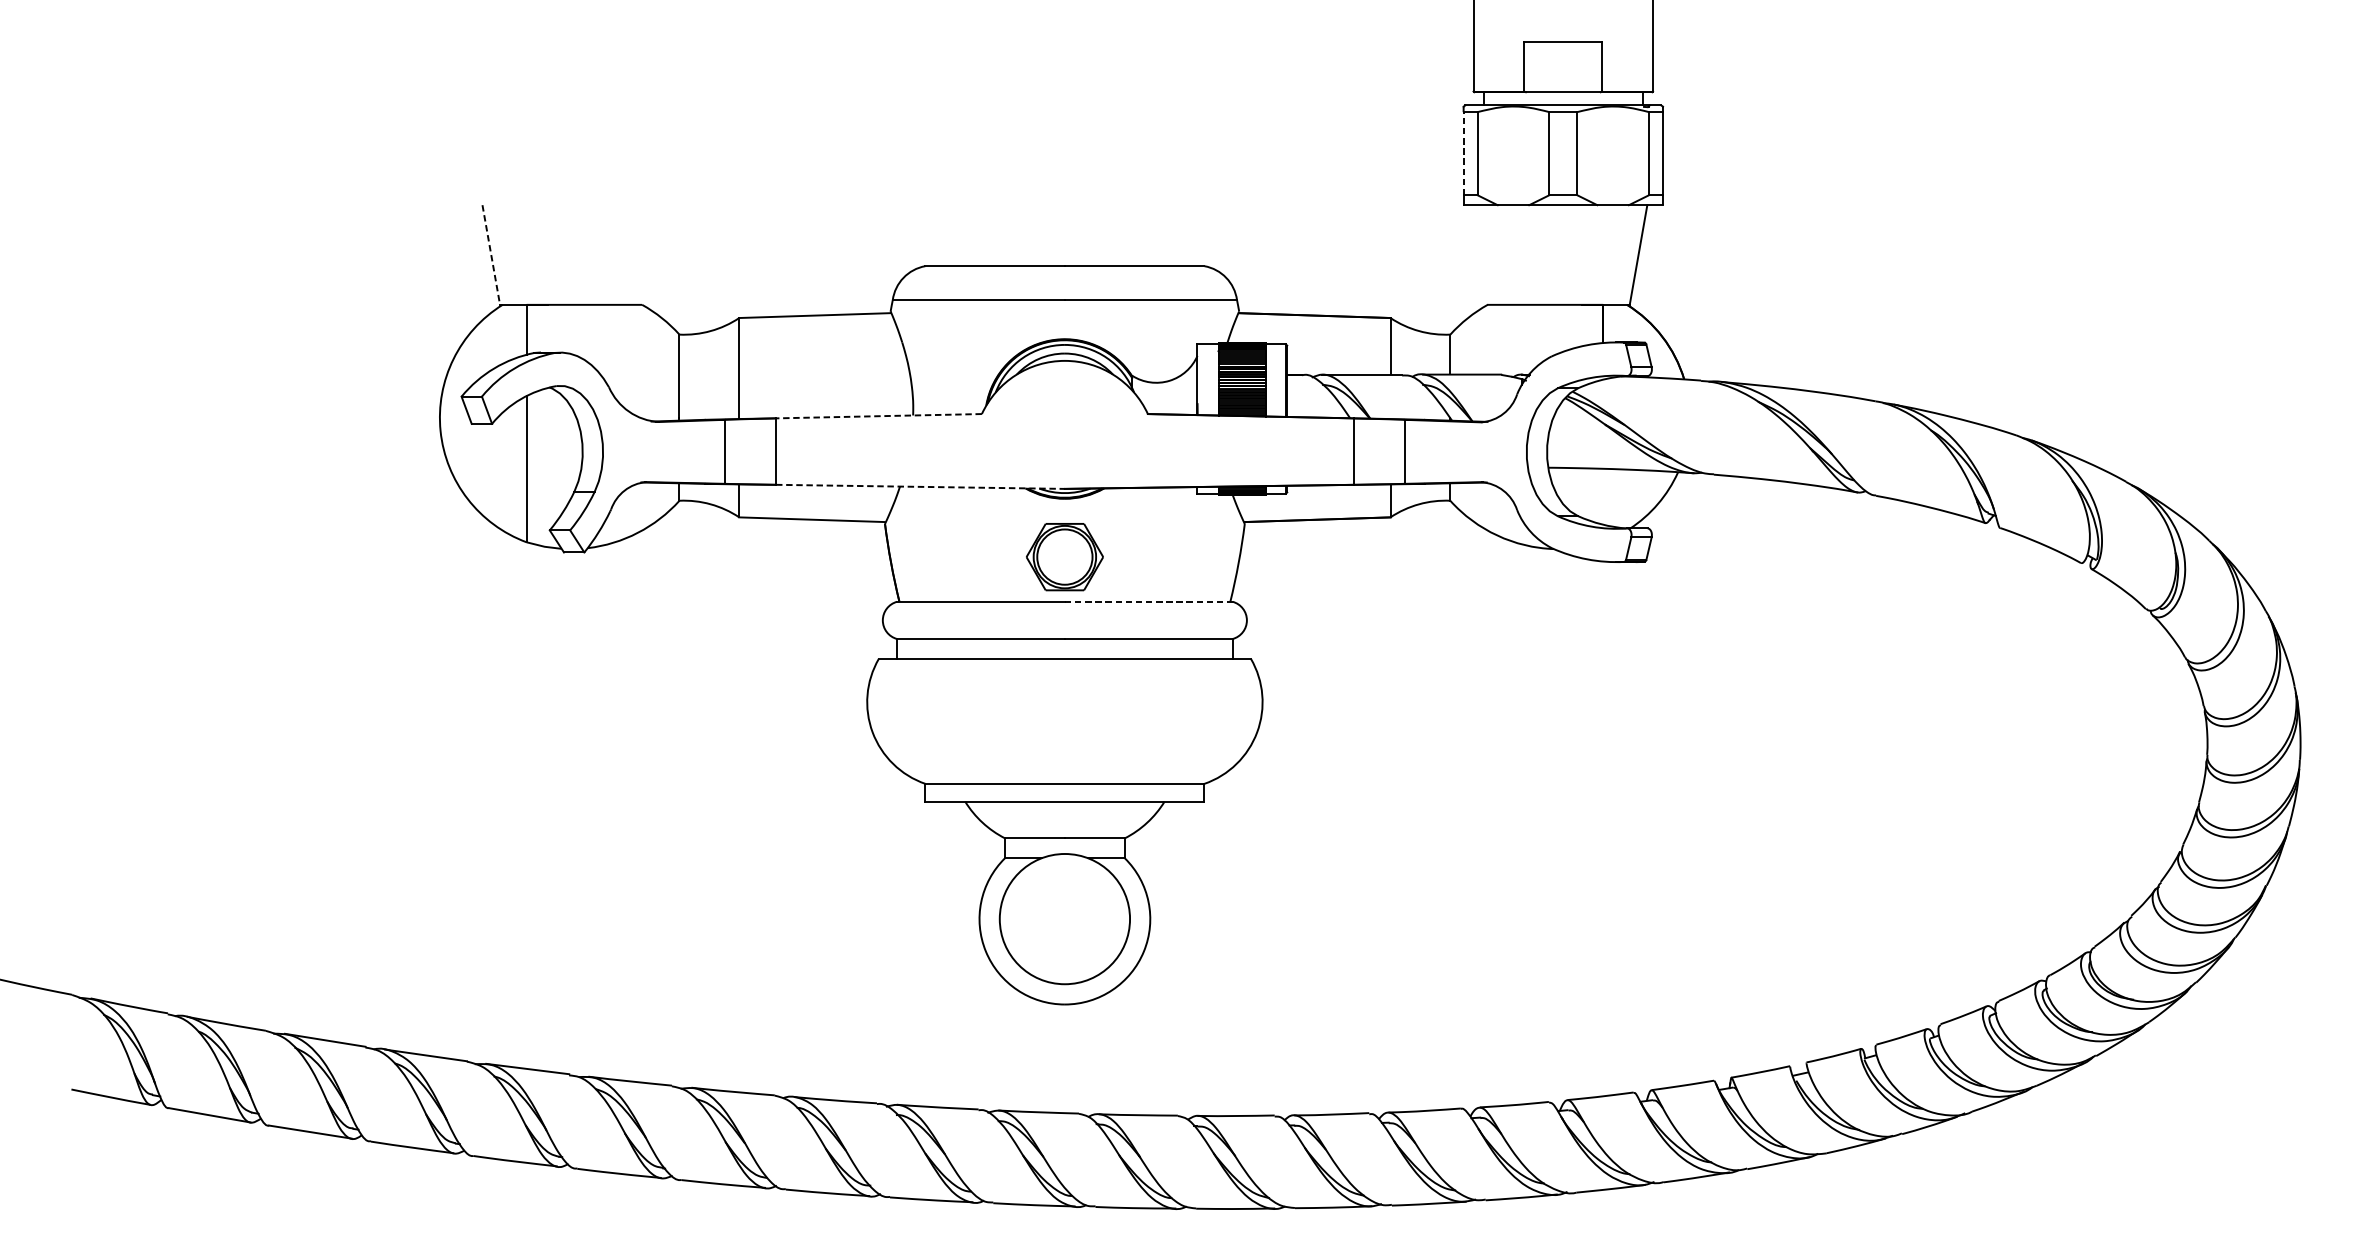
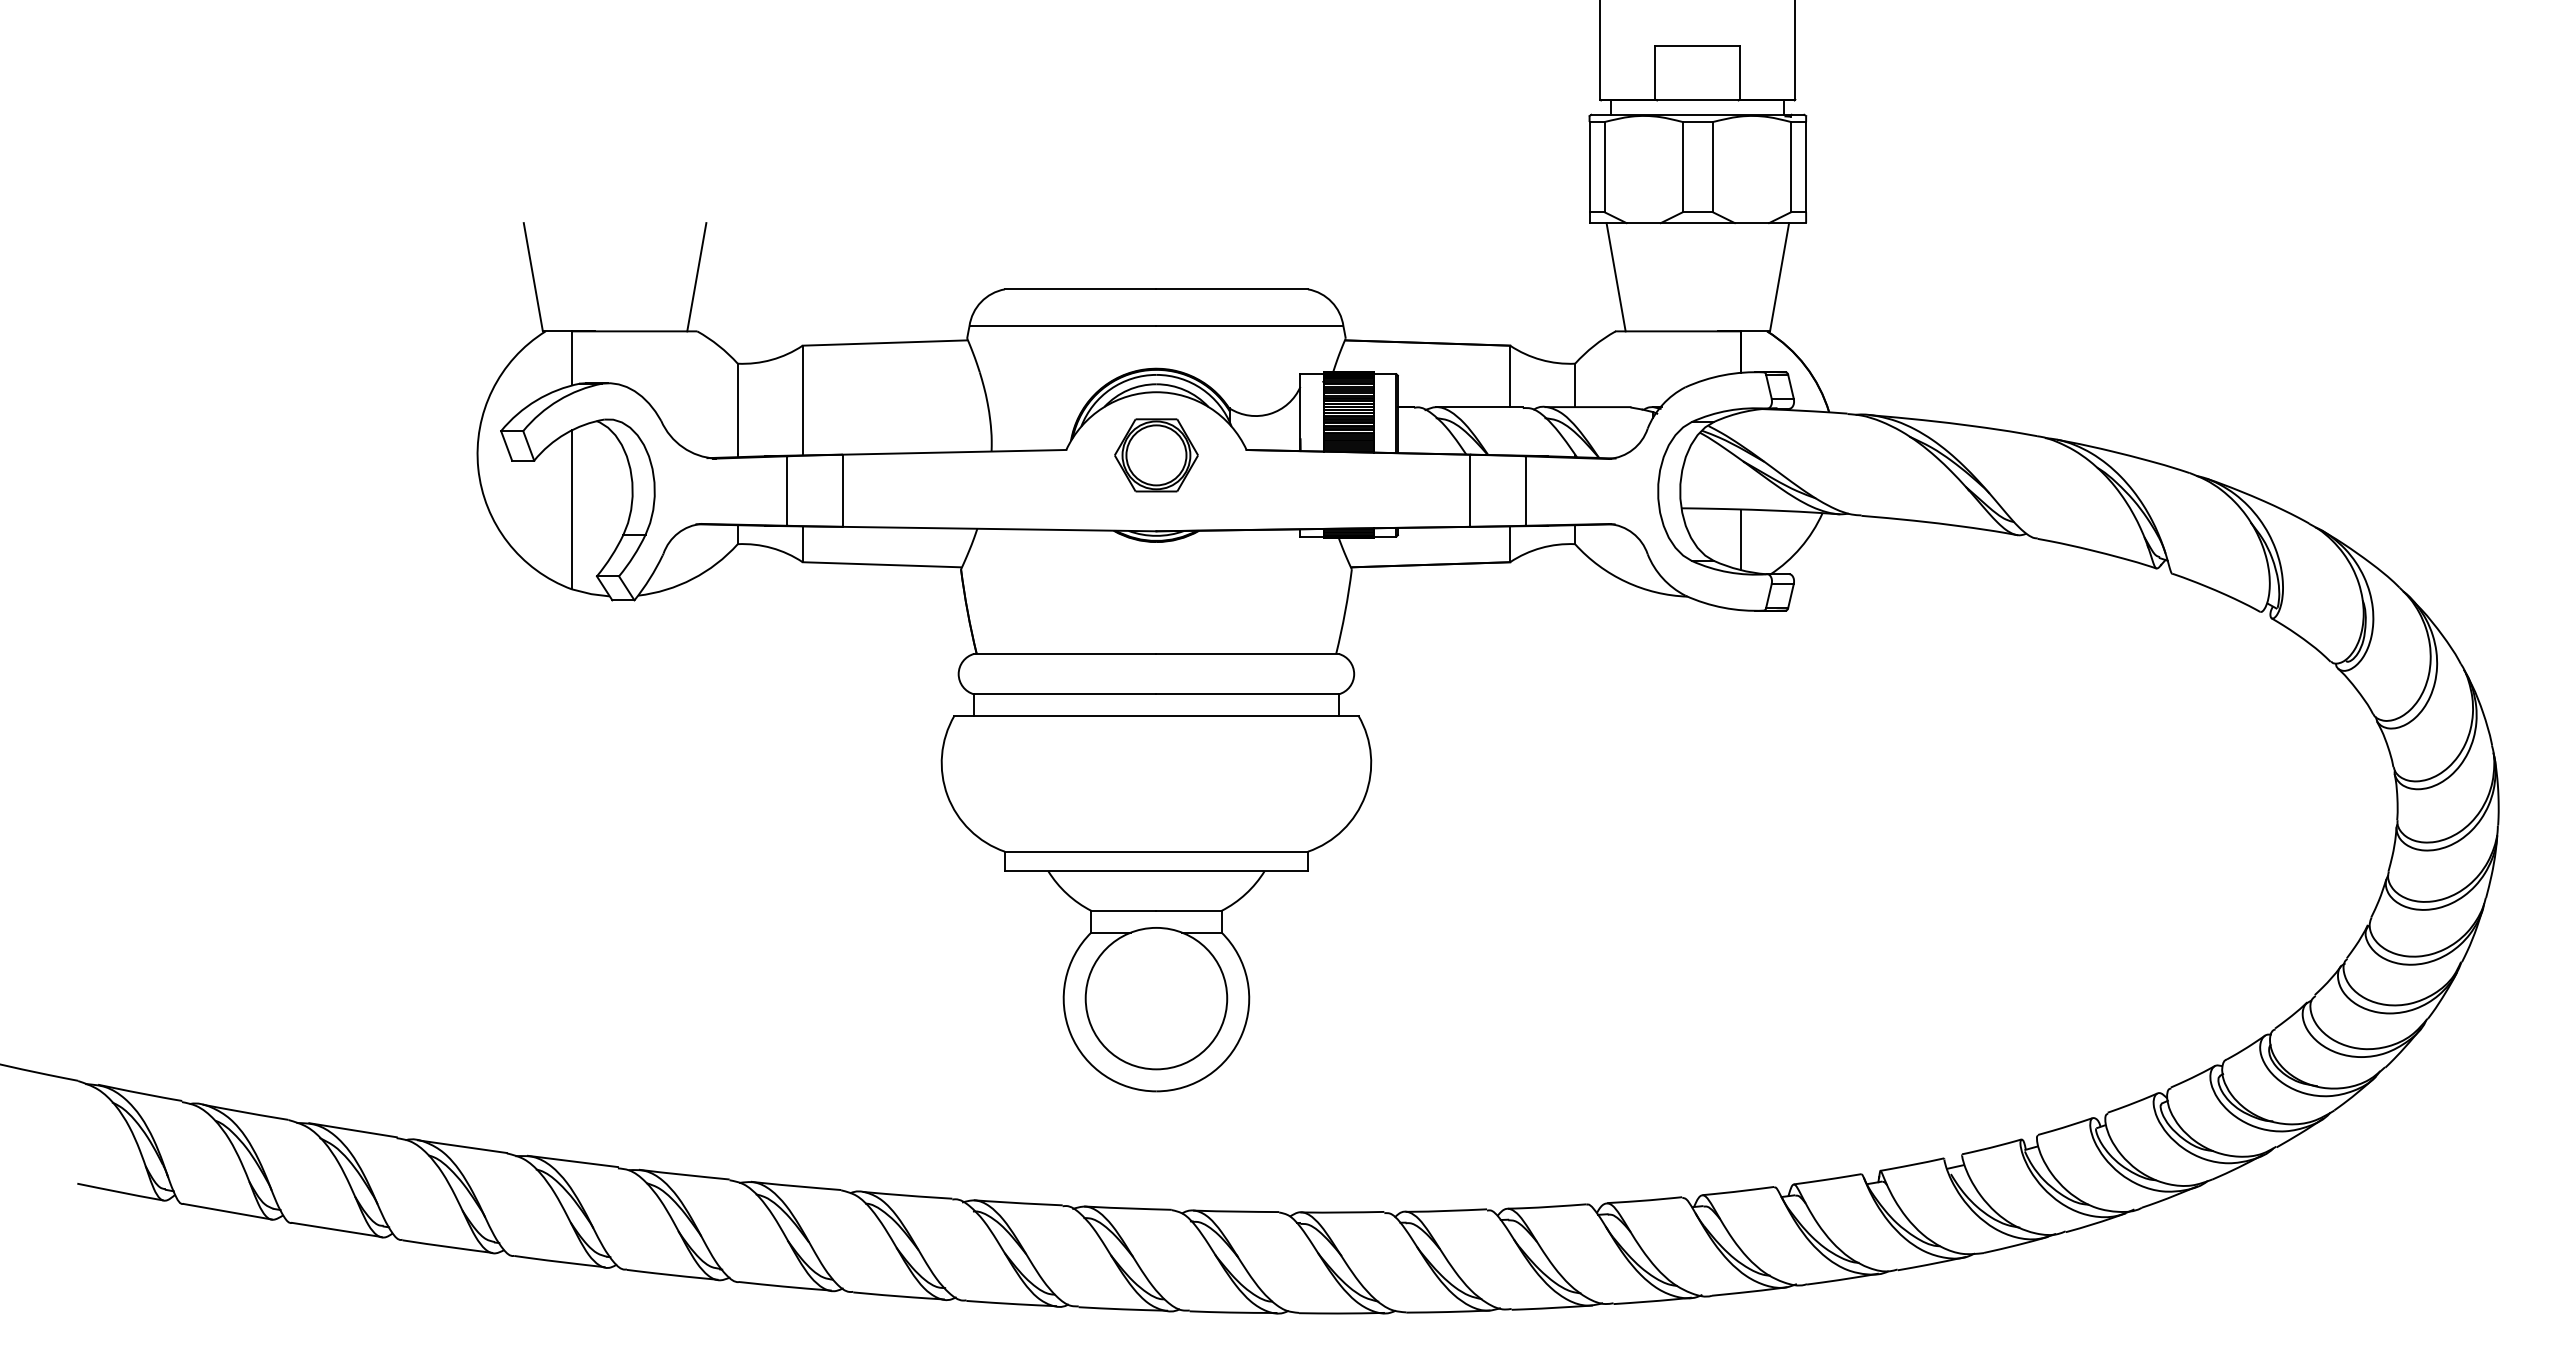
line: (1463, 153) -> (1589, 166), dashed -> solid
line: (491, 255) -> (533, 277), dashed -> solid
line: (641, 255) -> (696, 277), added
line: (1487, 255) -> (1615, 277), added
line: (878, 416) -> (954, 452), dashed -> solid
line: (920, 487) -> (999, 529), dashed -> solid
line: (1603, 496) -> (1741, 539), added
part: (1064, 557) -> (1156, 455), moved
line: (1149, 601) -> (1248, 653), dashed -> solid

